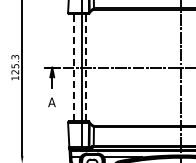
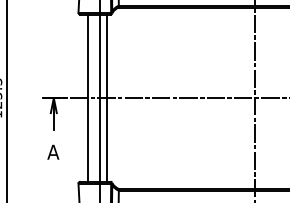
line: (74, 67) -> (88, 97), dashed -> solid
line: (86, 67) -> (107, 97), dashed -> solid

